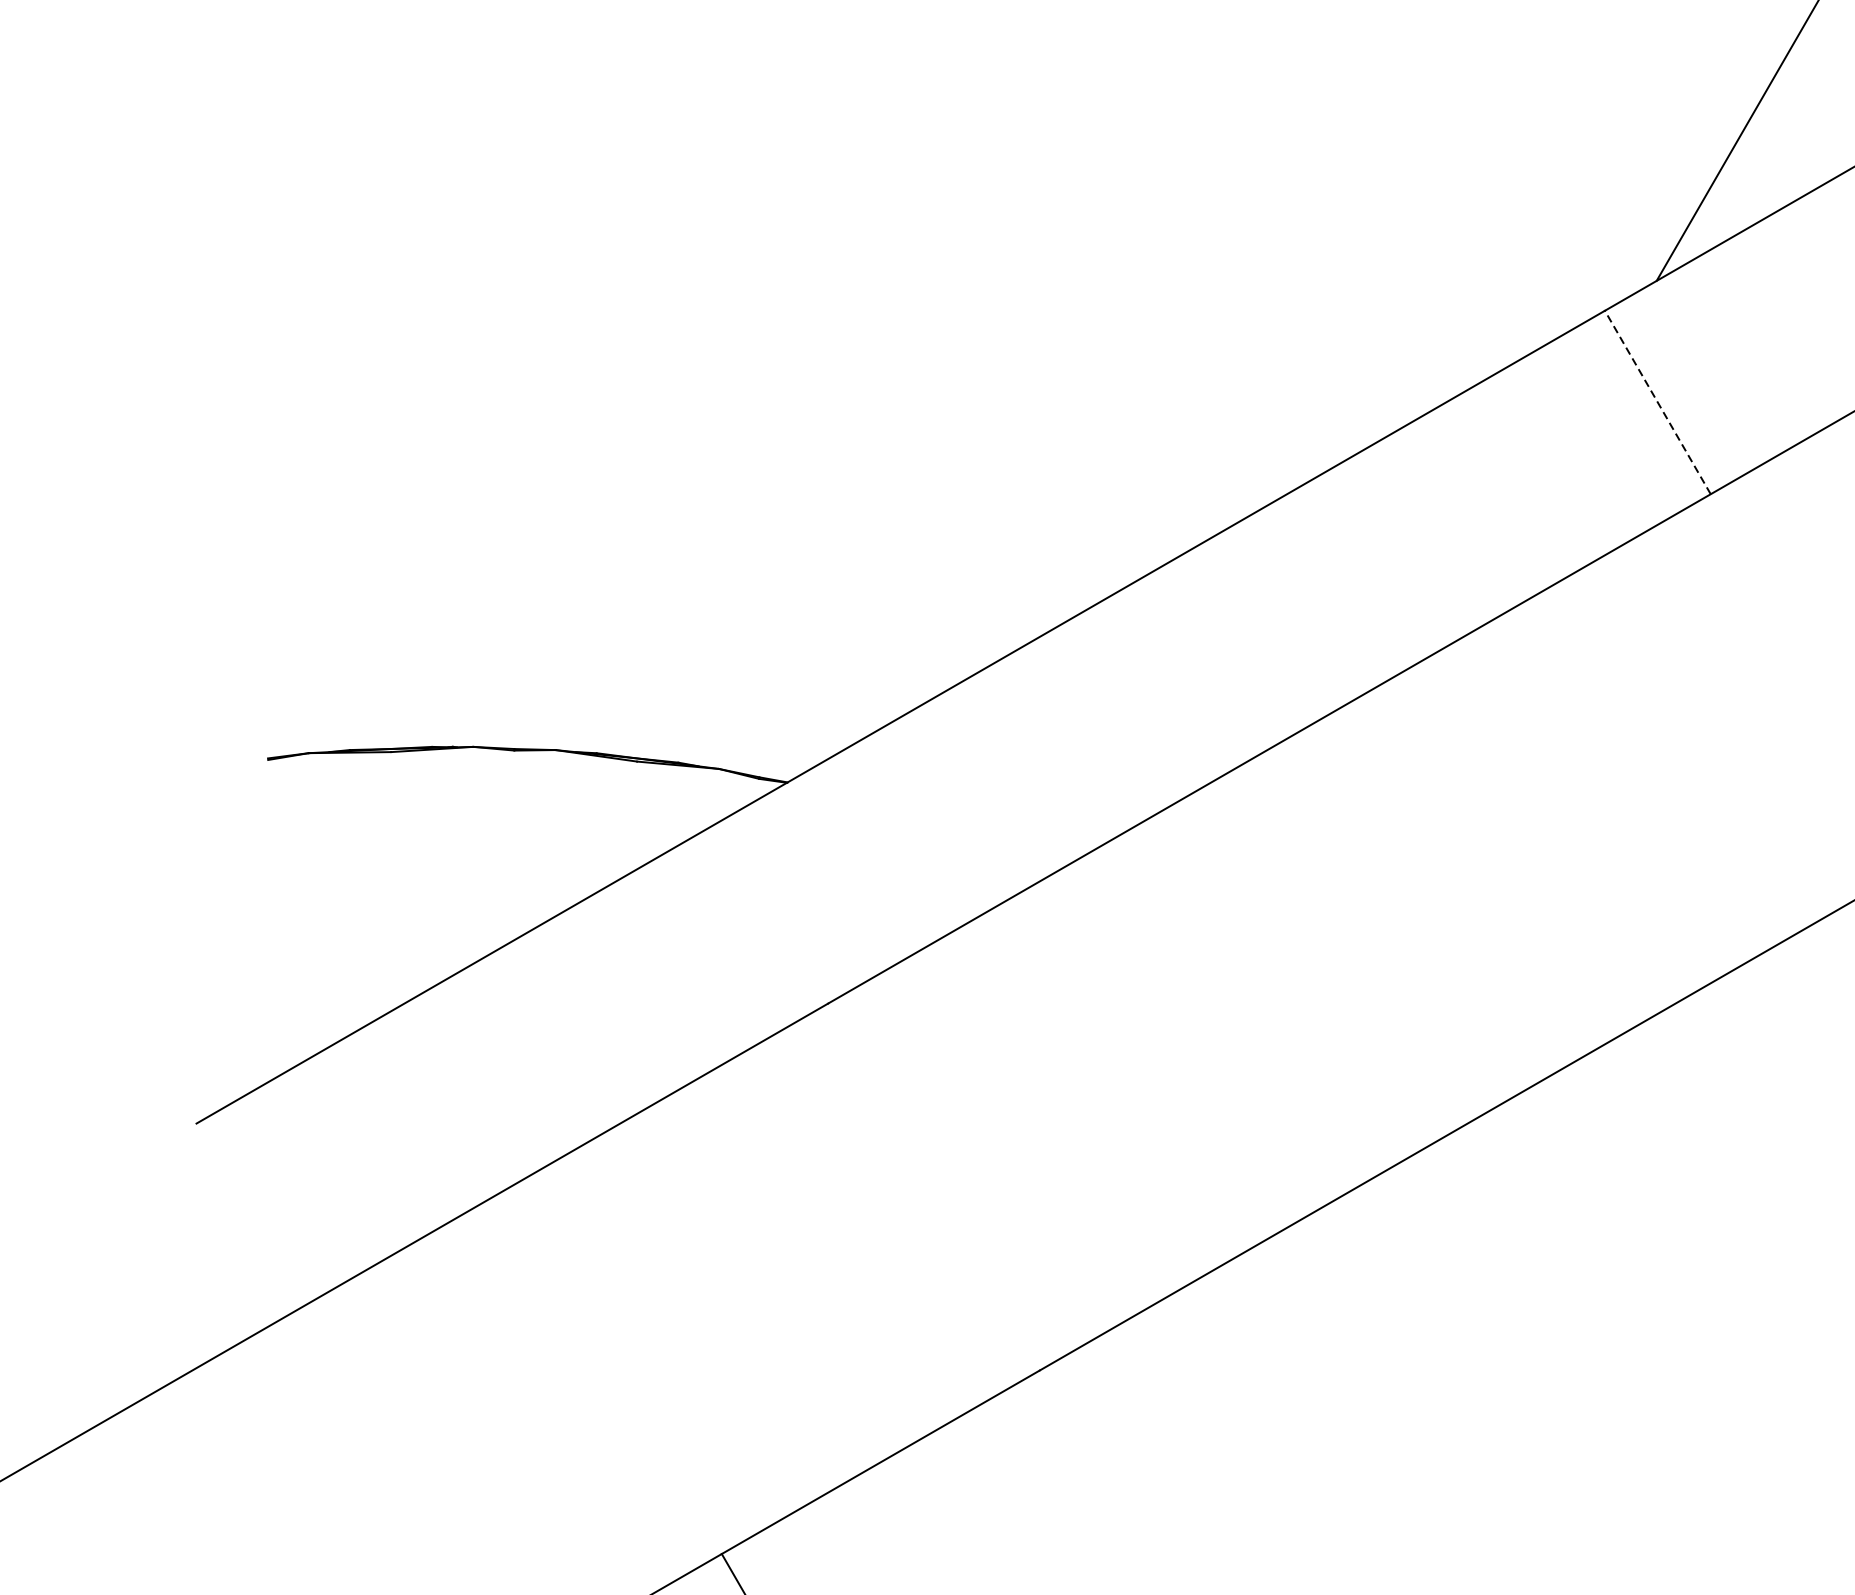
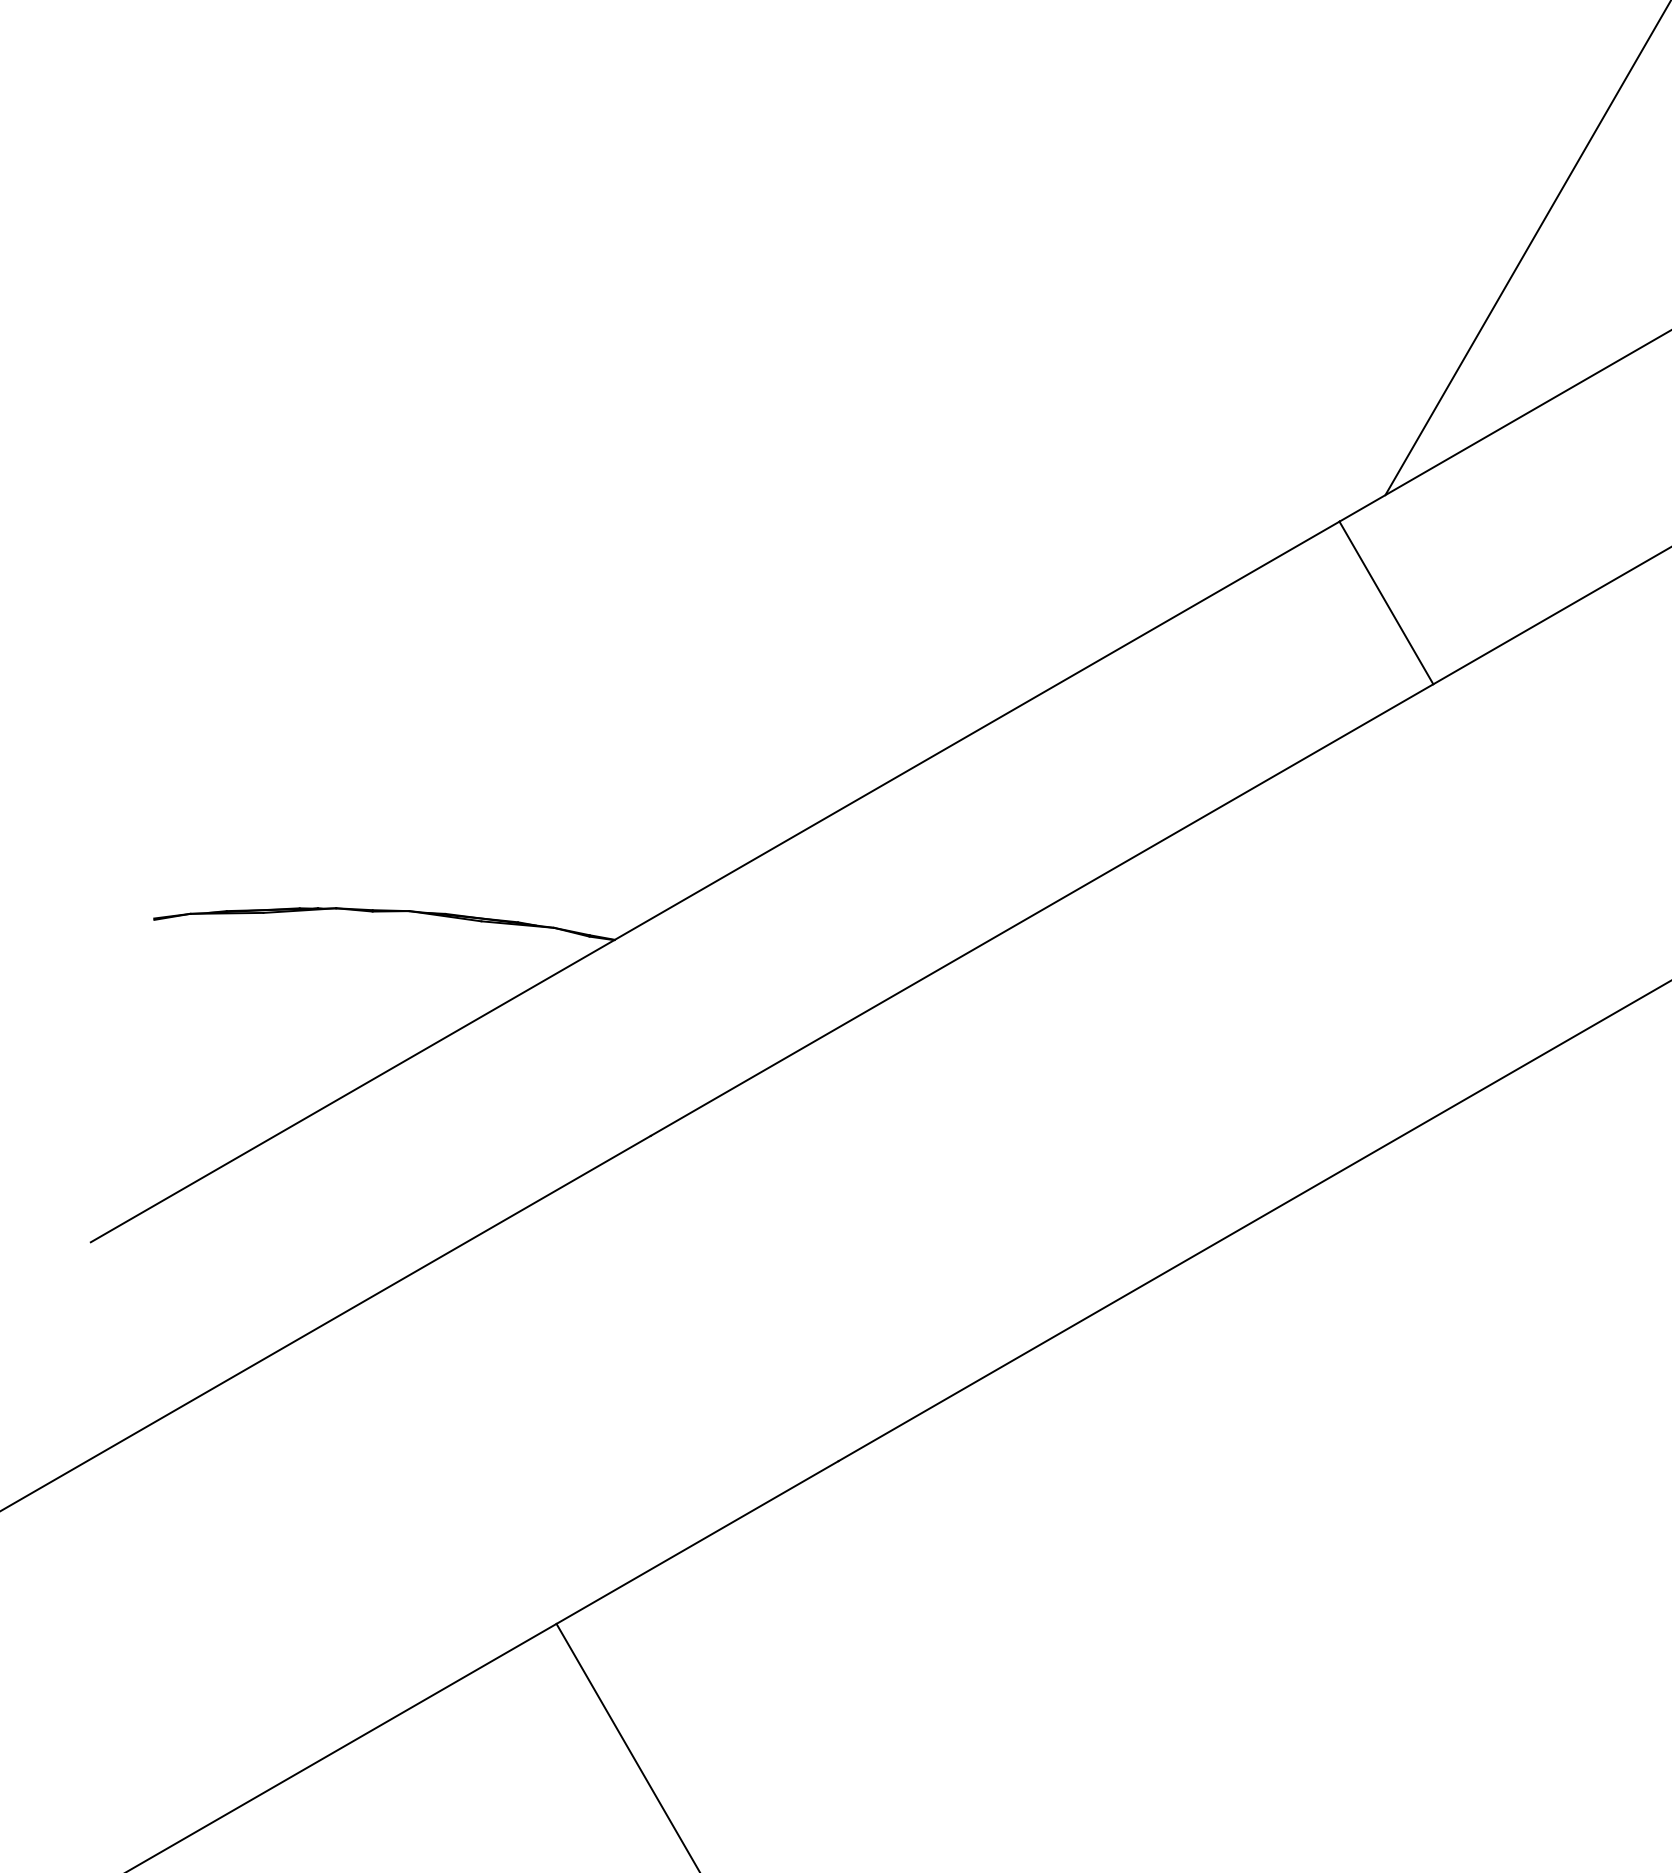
line: (1657, 401) -> (1386, 602), dashed -> solid

